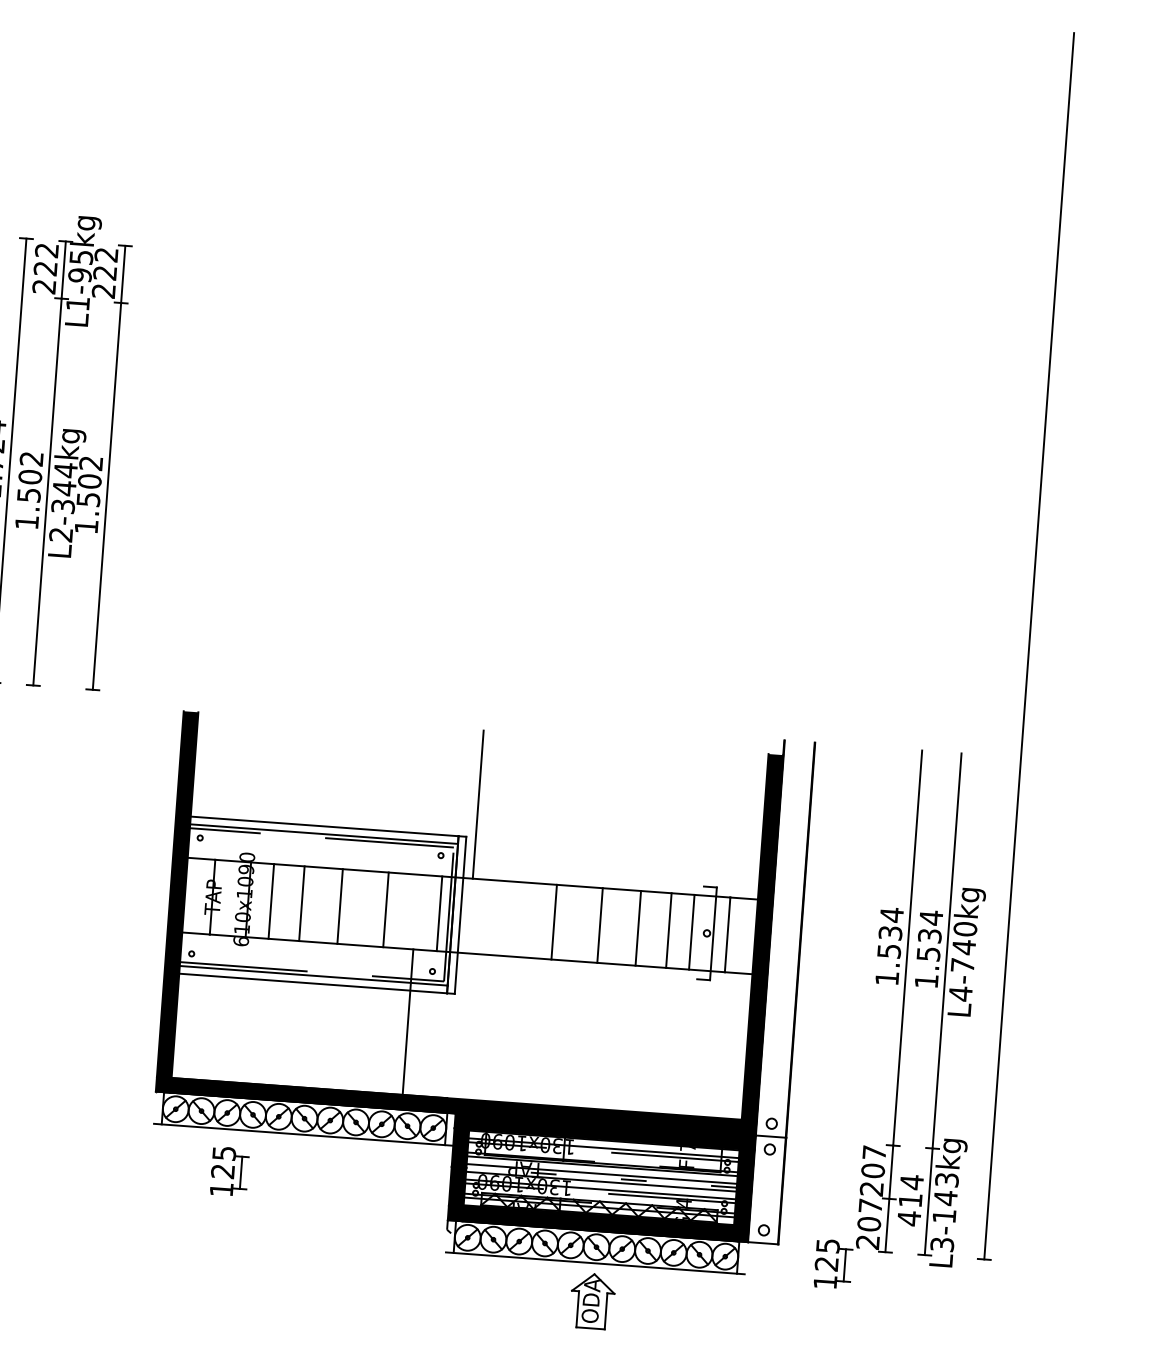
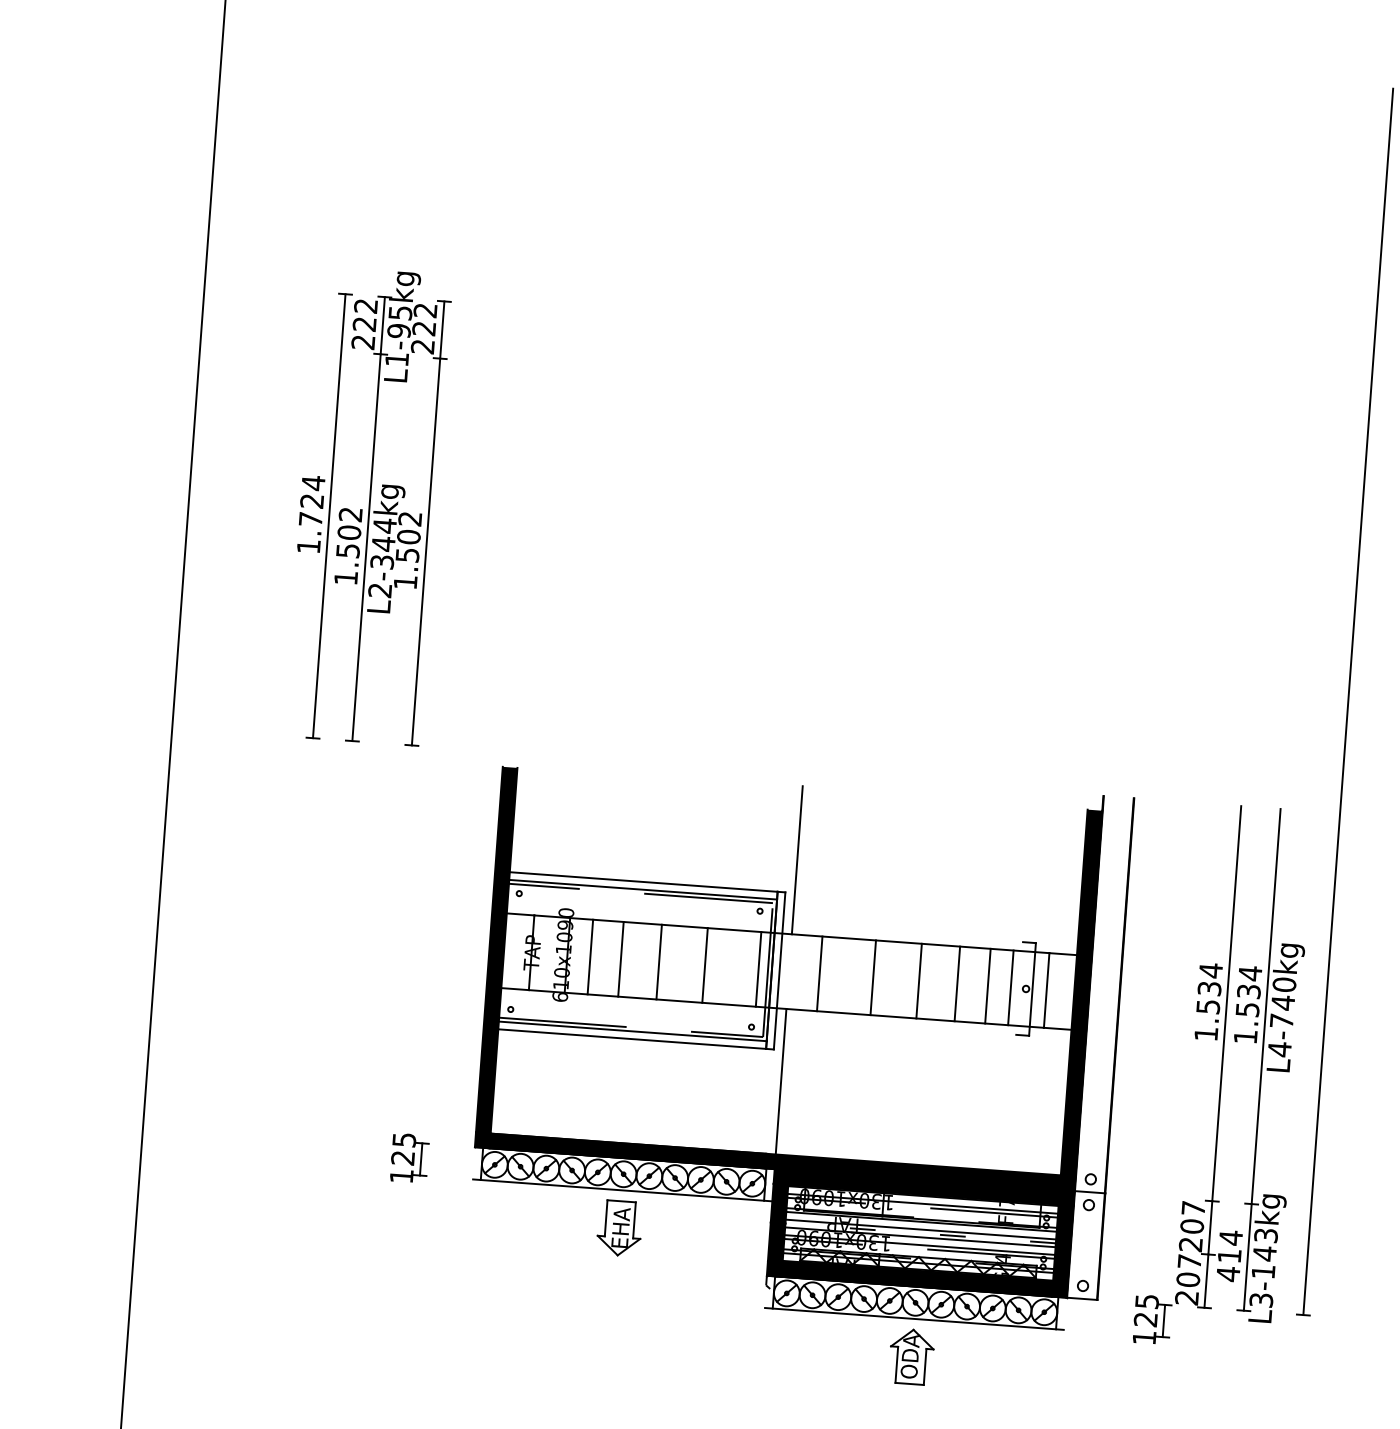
line: (500, 917) -> (819, 973), added
line: (407, 1022) -> (780, 1082), moved
part: (229, 1170) -> (409, 1157), moved
part: (299, 1171) -> (618, 1227), added

